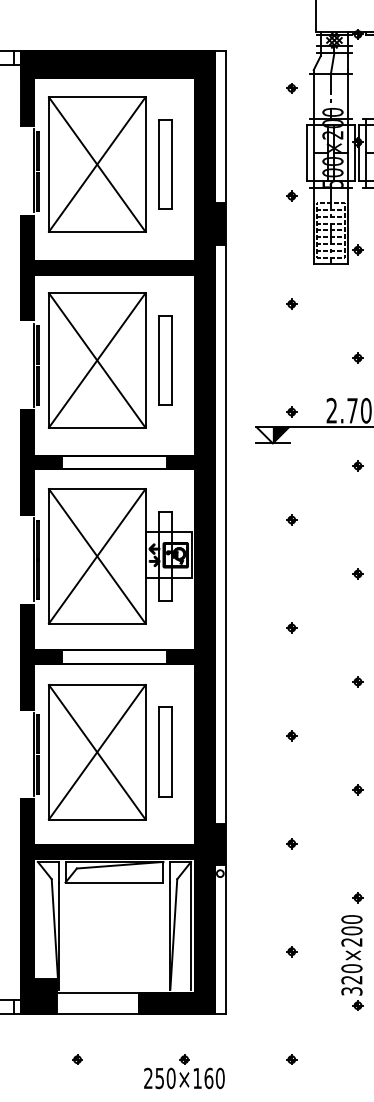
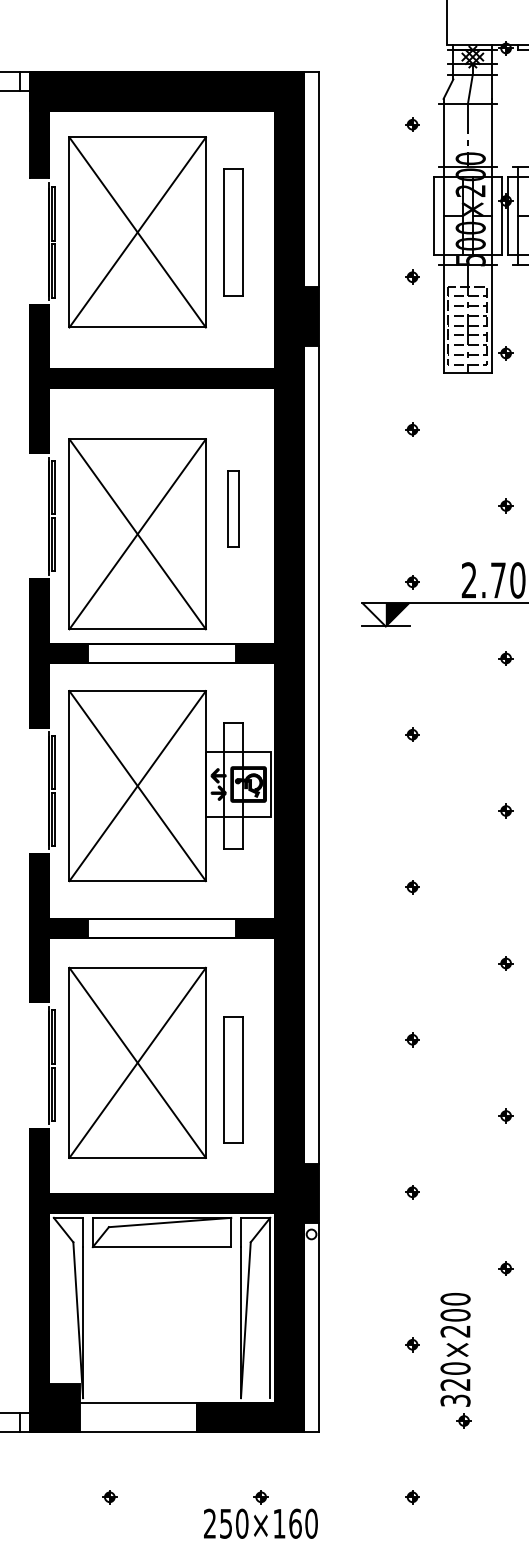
part: (97, 360) -> (137, 534), moved
part: (165, 360) -> (233, 509), size x0.6
part: (165, 751) -> (233, 1079), moved
part: (351, 962) -> (455, 1360), moved

